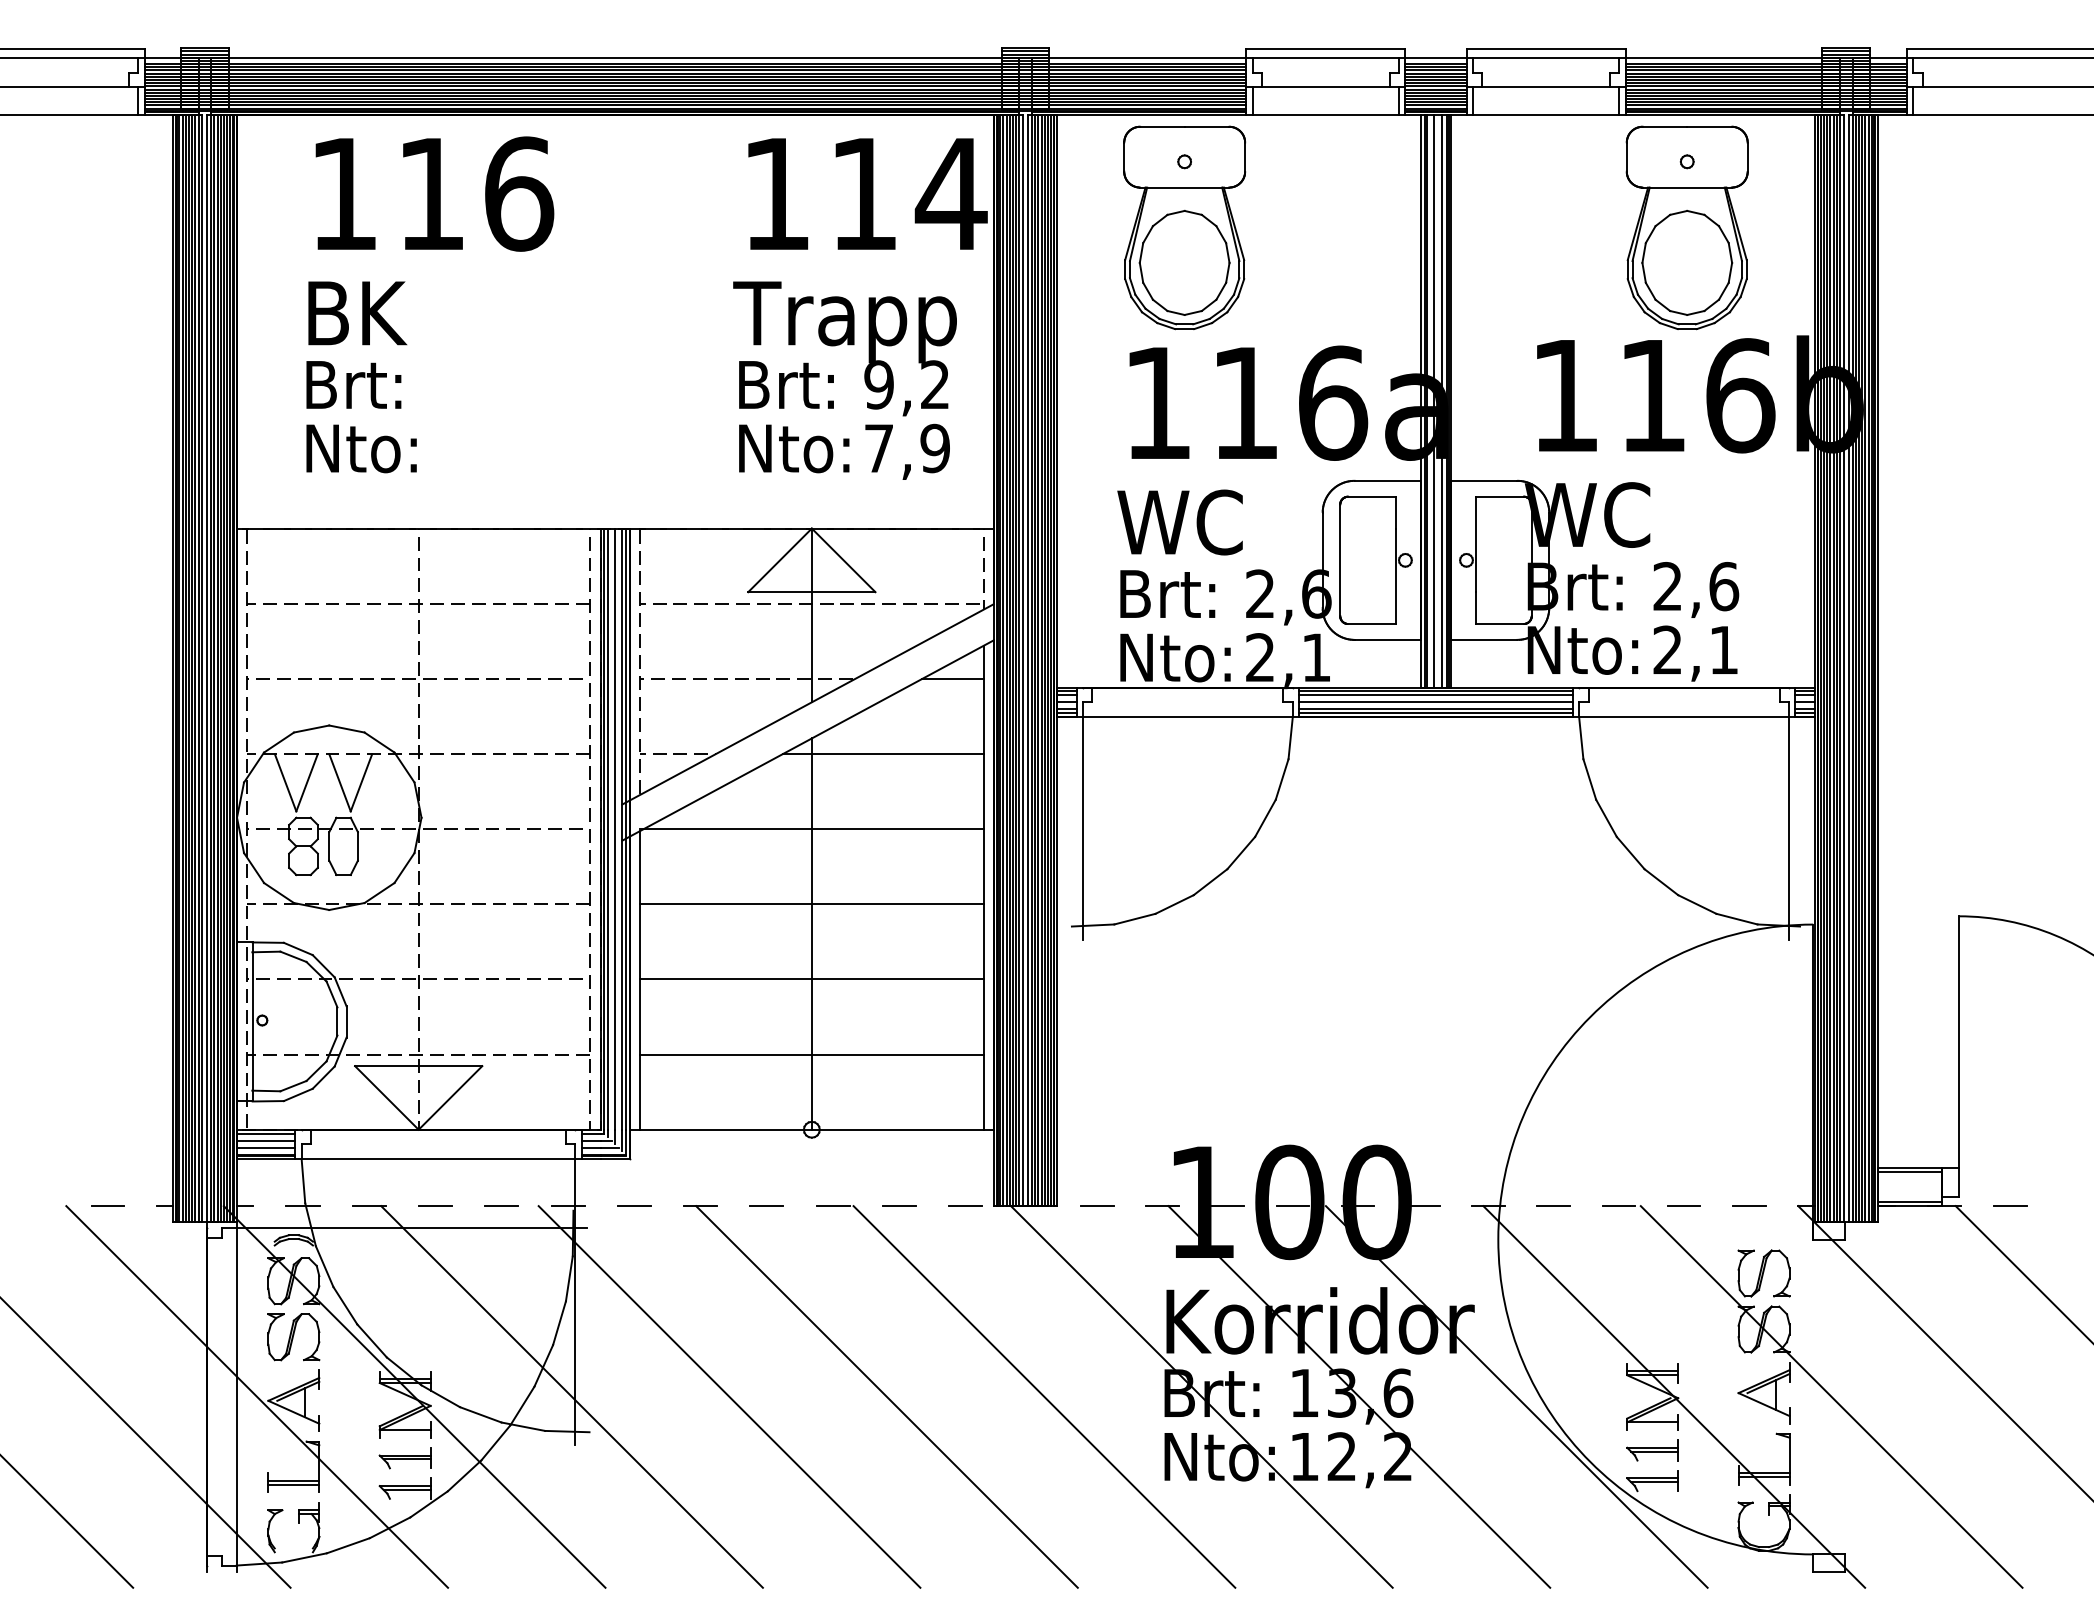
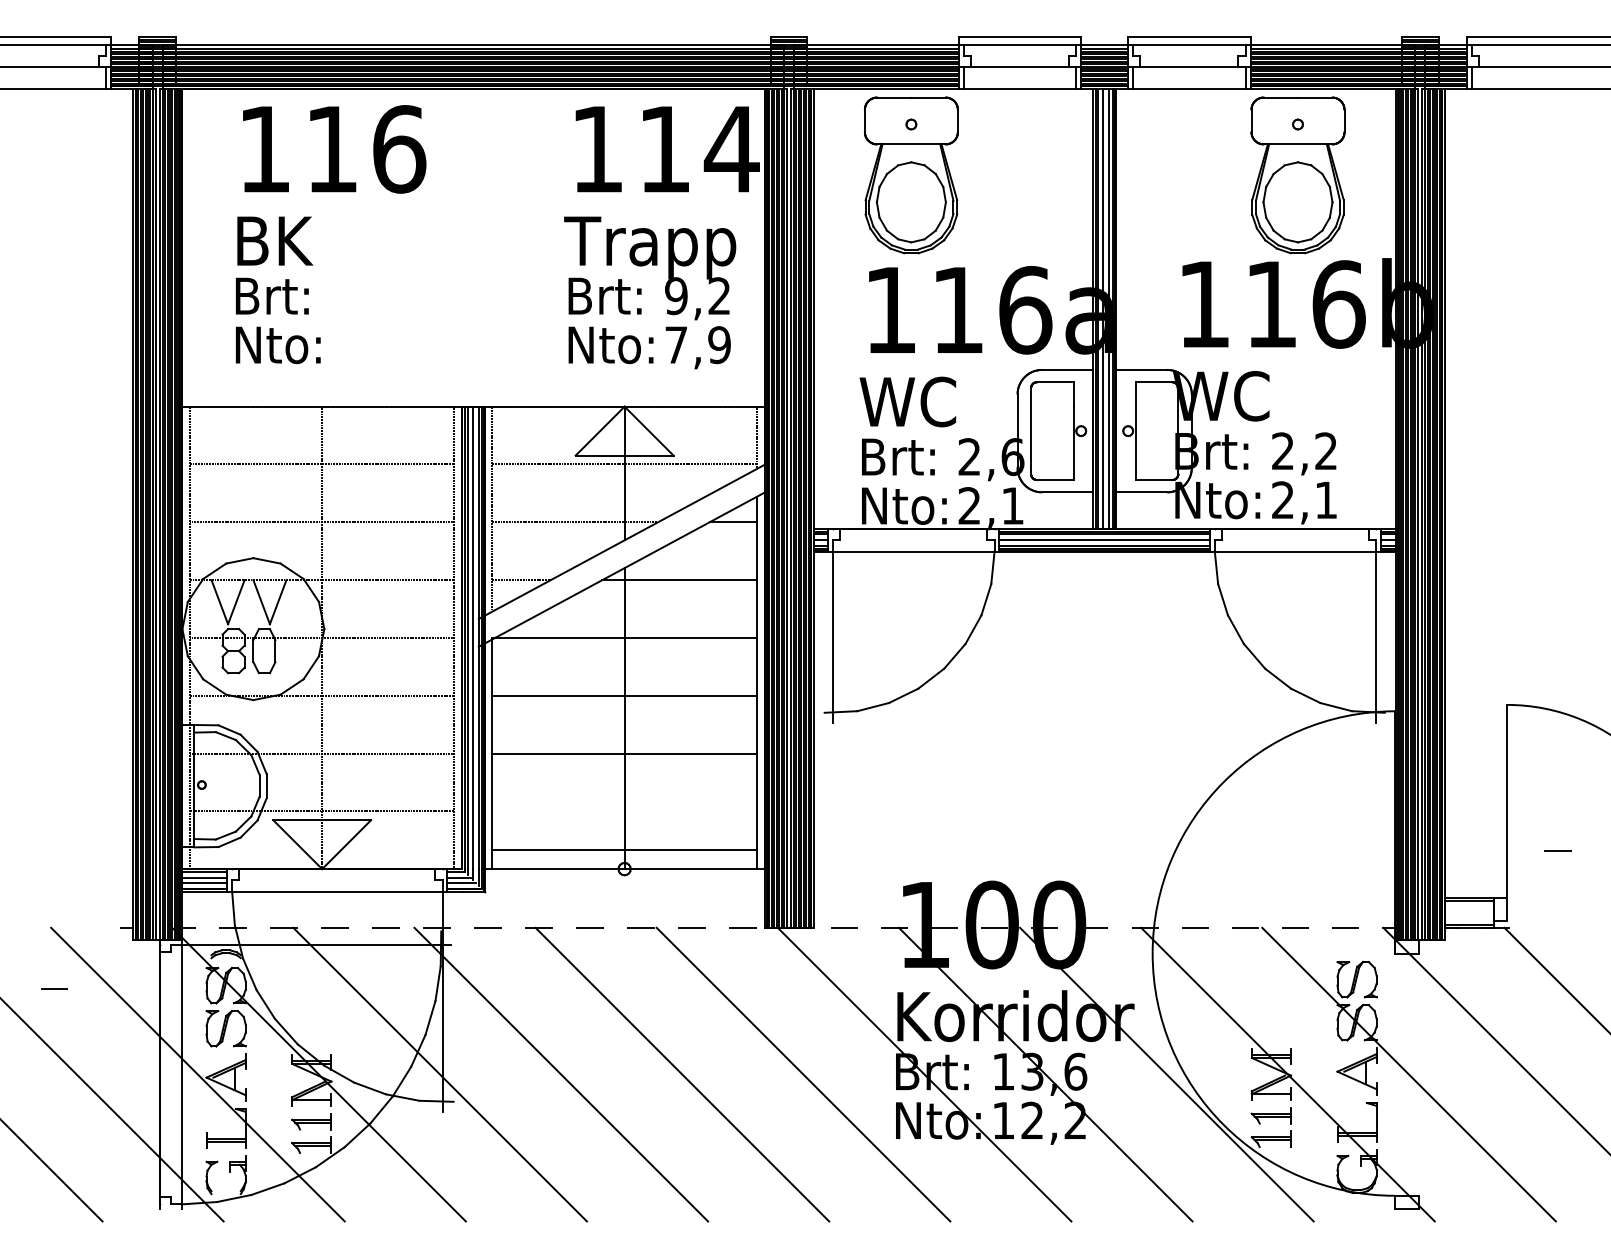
text: (1724, 586) -> (1326, 451), 2,6 -> 2,2
line: (811, 1054) -> (624, 850), moved
line: (108, 1205) -> (54, 988), moved
line: (2010, 1205) -> (1557, 850), moved

